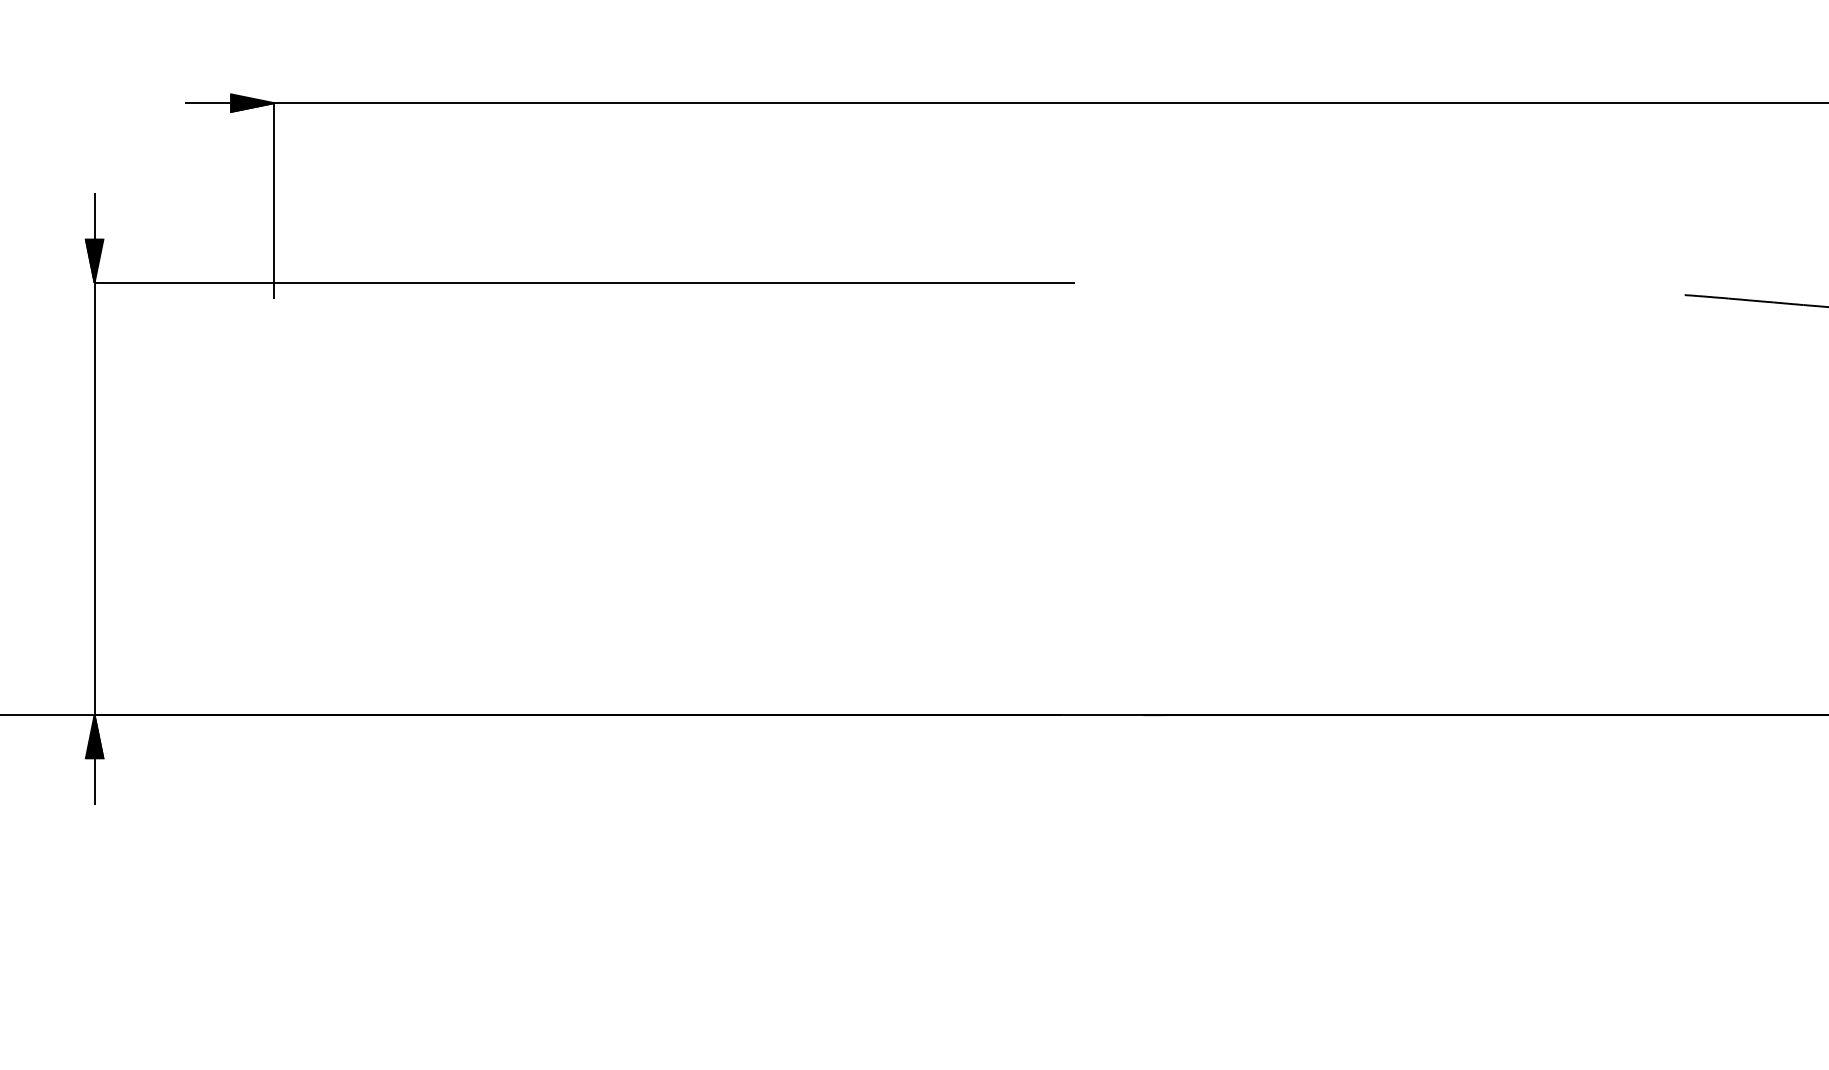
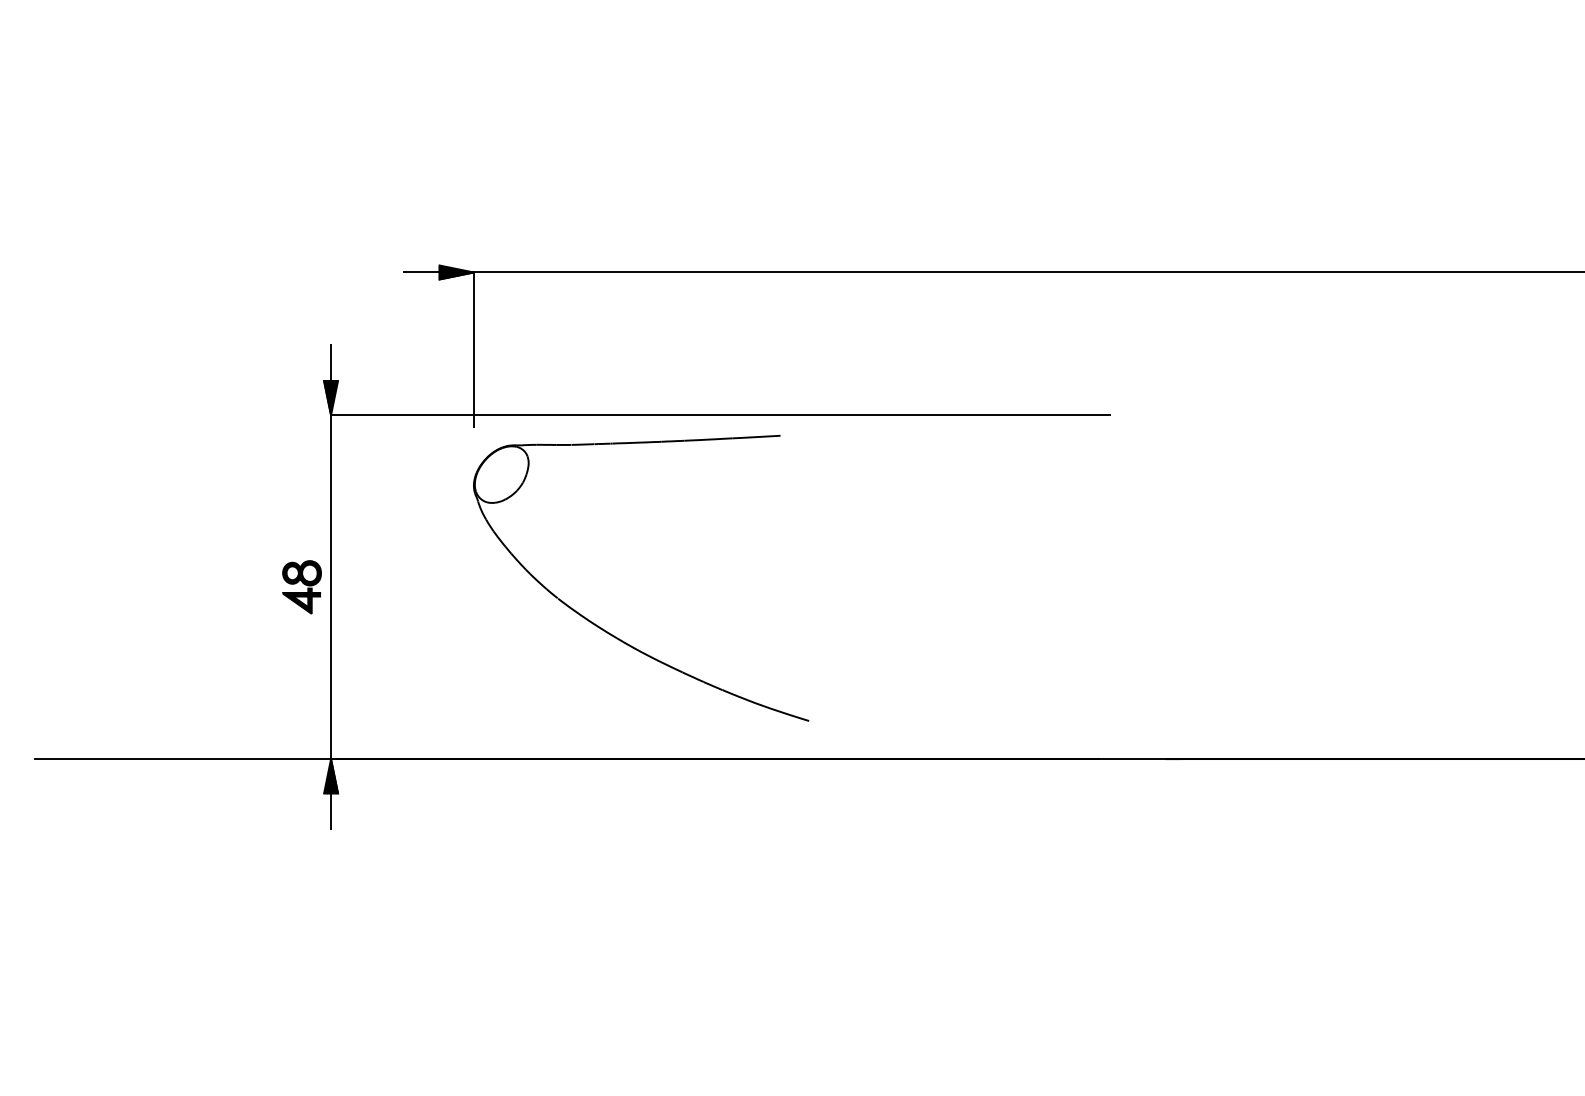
part: (57, 499) -> (301, 587), added
part: (441, 553) -> (606, 630), added

